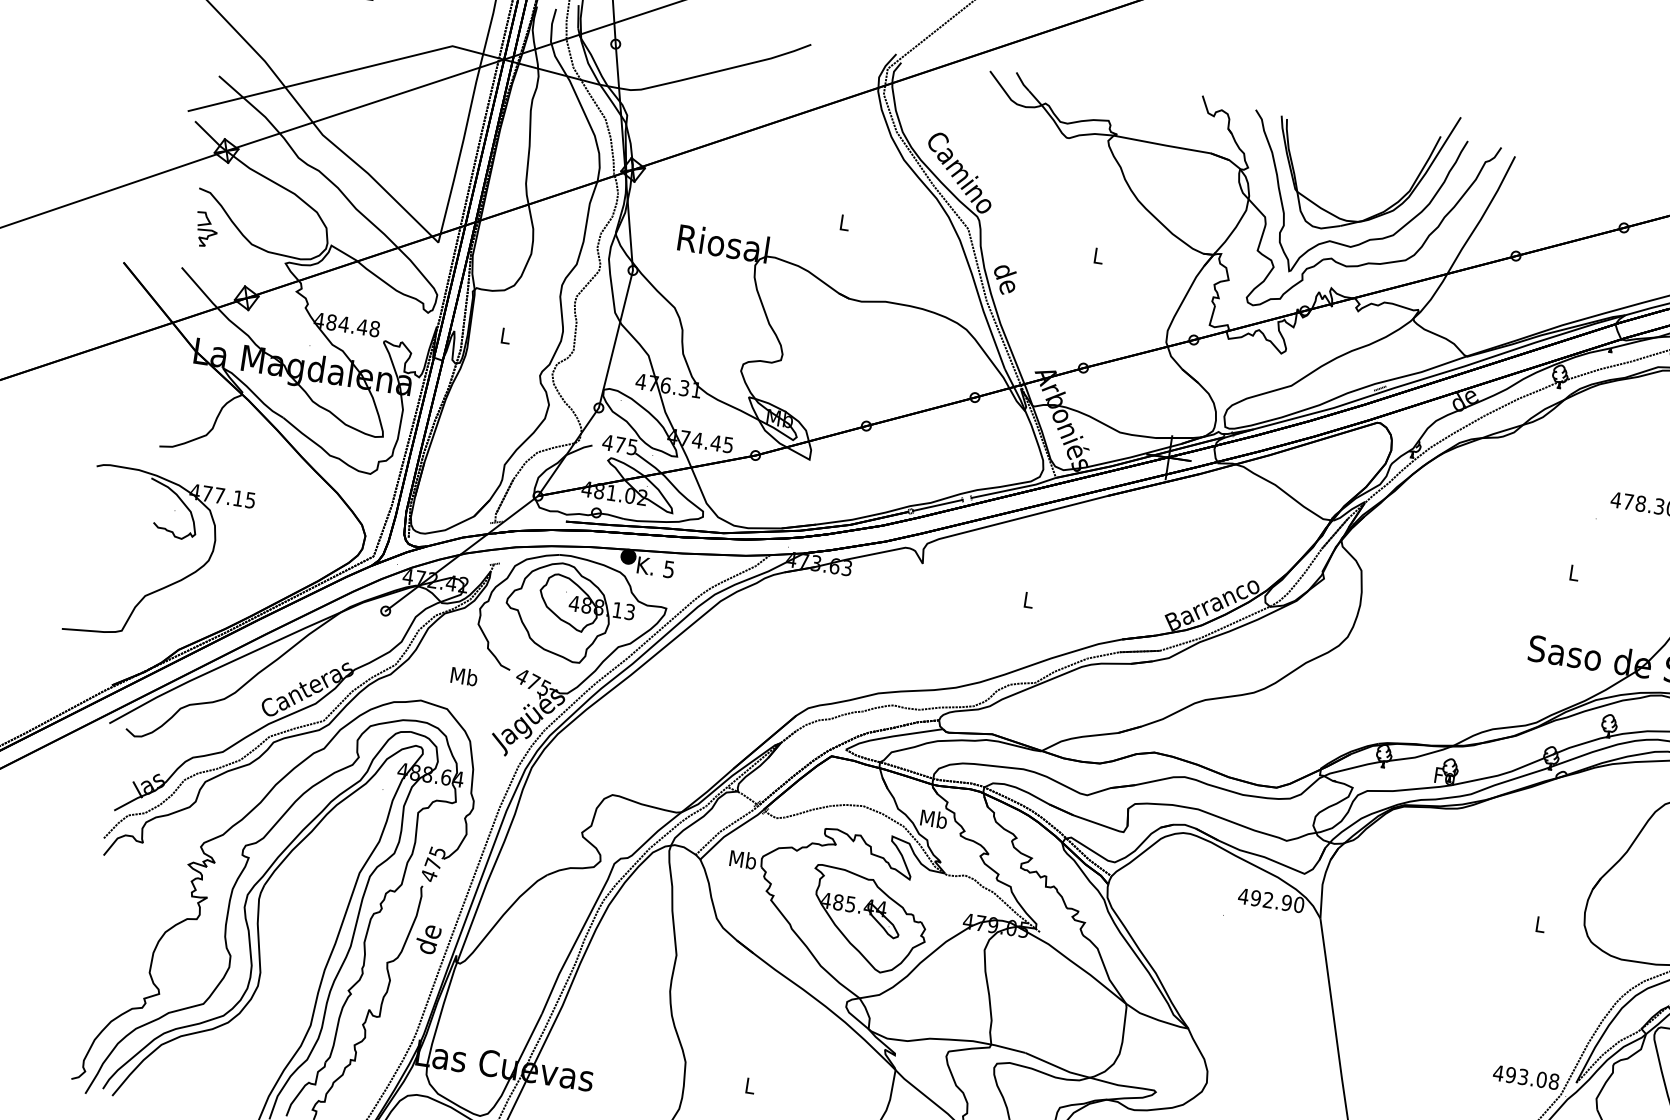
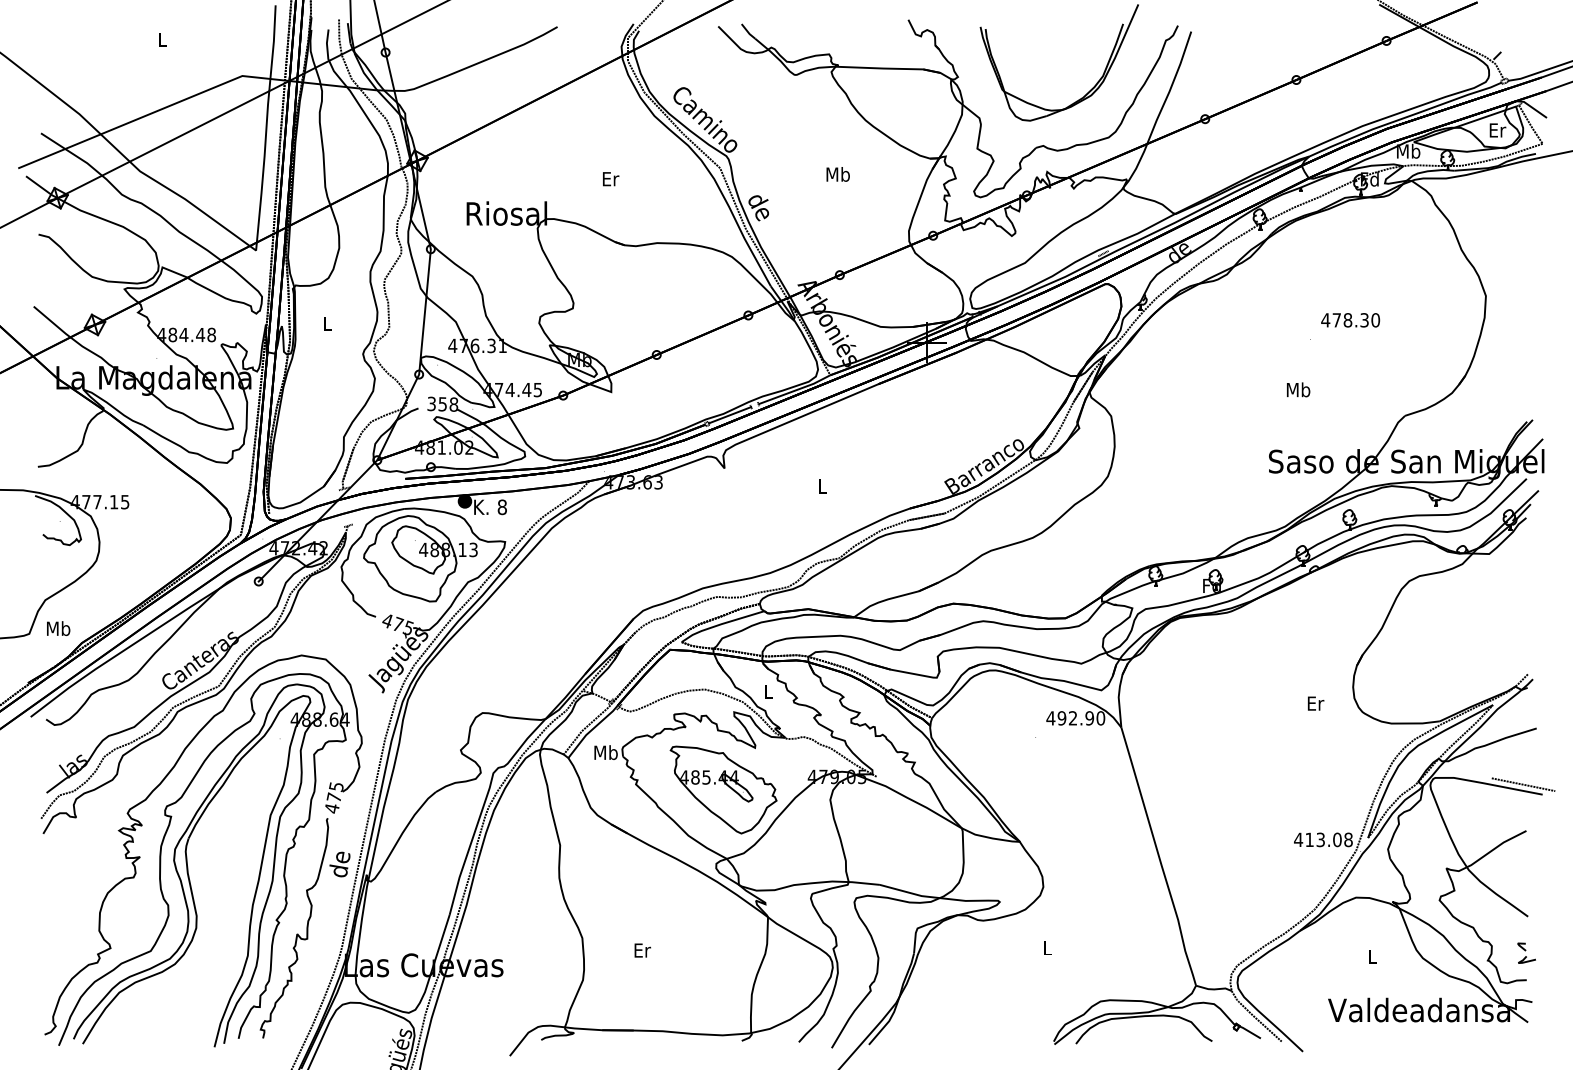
text: (845, 223) -> (611, 179), L -> Er
part: (206, 229) -> (50, 269), removed
curve: (1368, 238) -> (1073, 123), removed
text: (1097, 255) -> (837, 174), L -> Mb
text: (619, 444) -> (442, 403), 475 -> 358
text: (668, 569) -> (501, 507), 5 -> 8
text: (1574, 572) -> (1298, 389), L -> Mb
text: (464, 676) -> (58, 628), moved
text: (934, 819) -> (768, 691), Mb -> L
text: (1540, 924) -> (1315, 703), L -> Er
text: (1510, 1074) -> (1309, 839), 493.08 -> 413.08
text: (750, 1085) -> (642, 950), L -> Er

